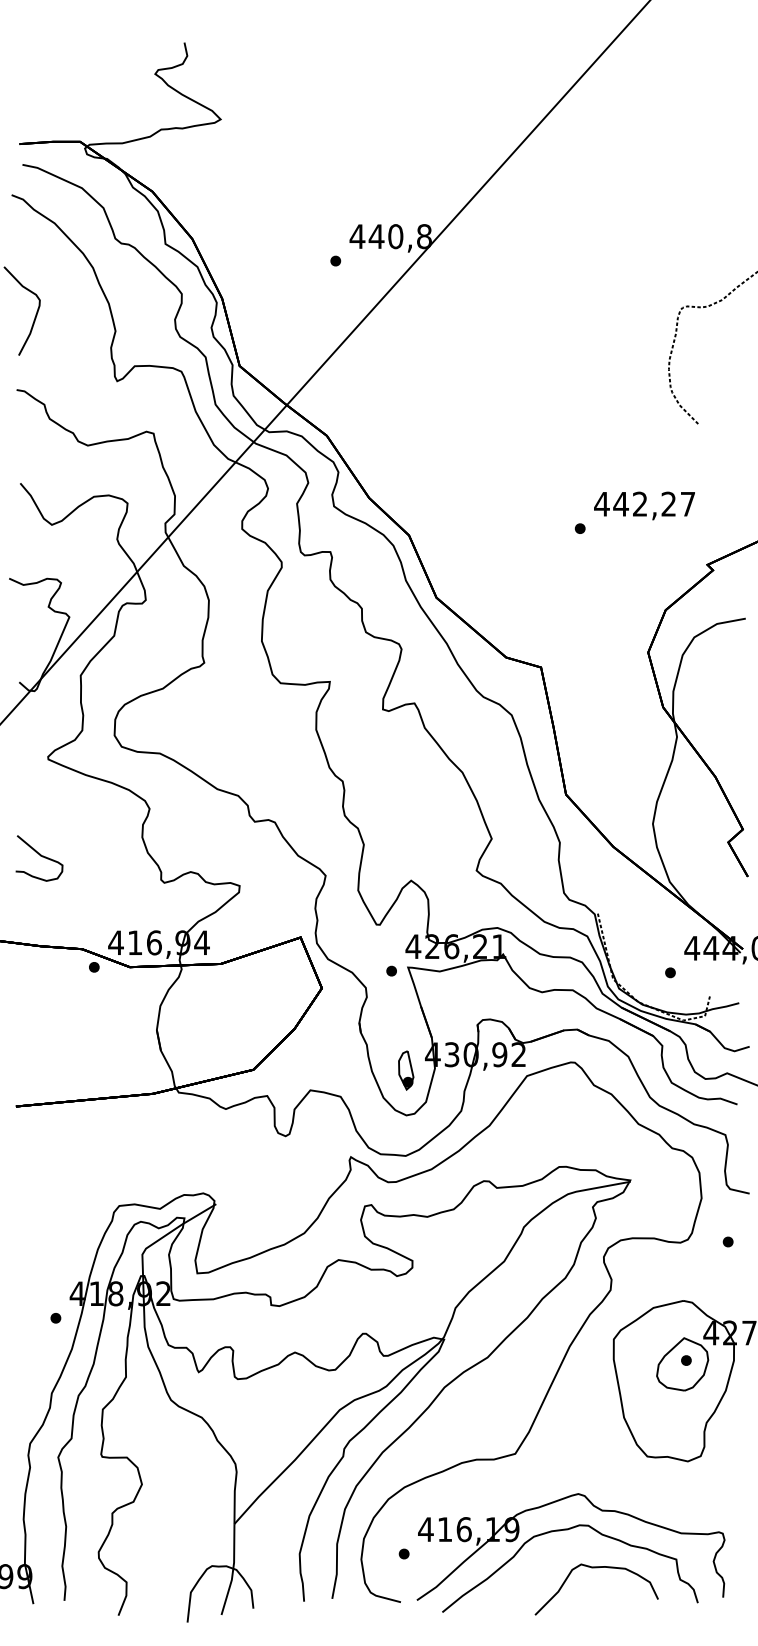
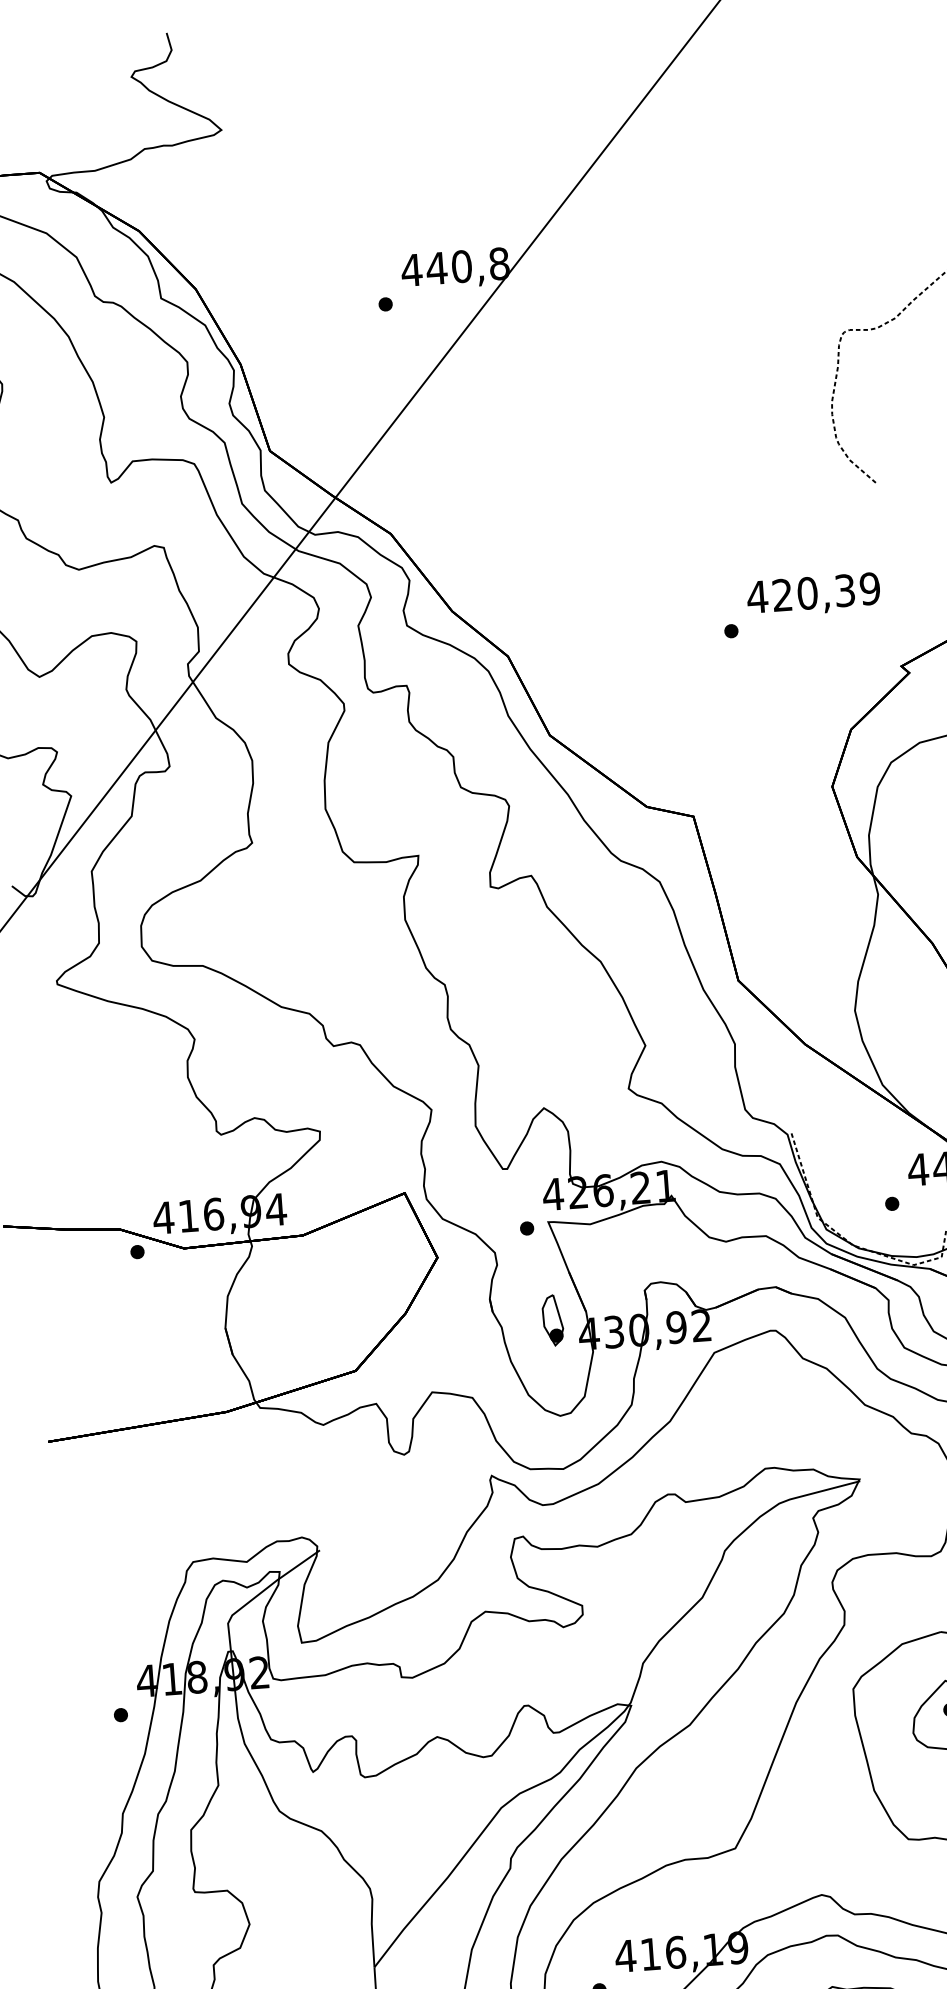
text: (654, 503) -> (826, 591), 442,27 -> 420,39
curve: (40, 856) -> (56, 1112), removed
part: (406, 1070) -> (553, 1320), moved

